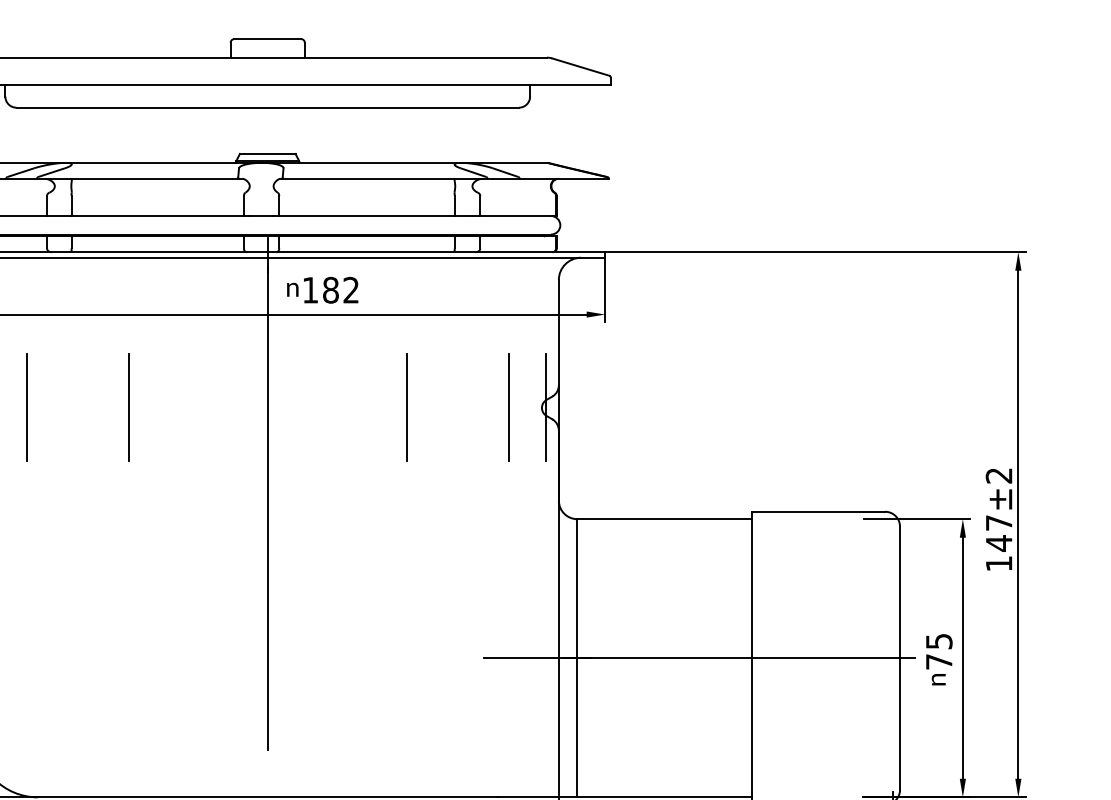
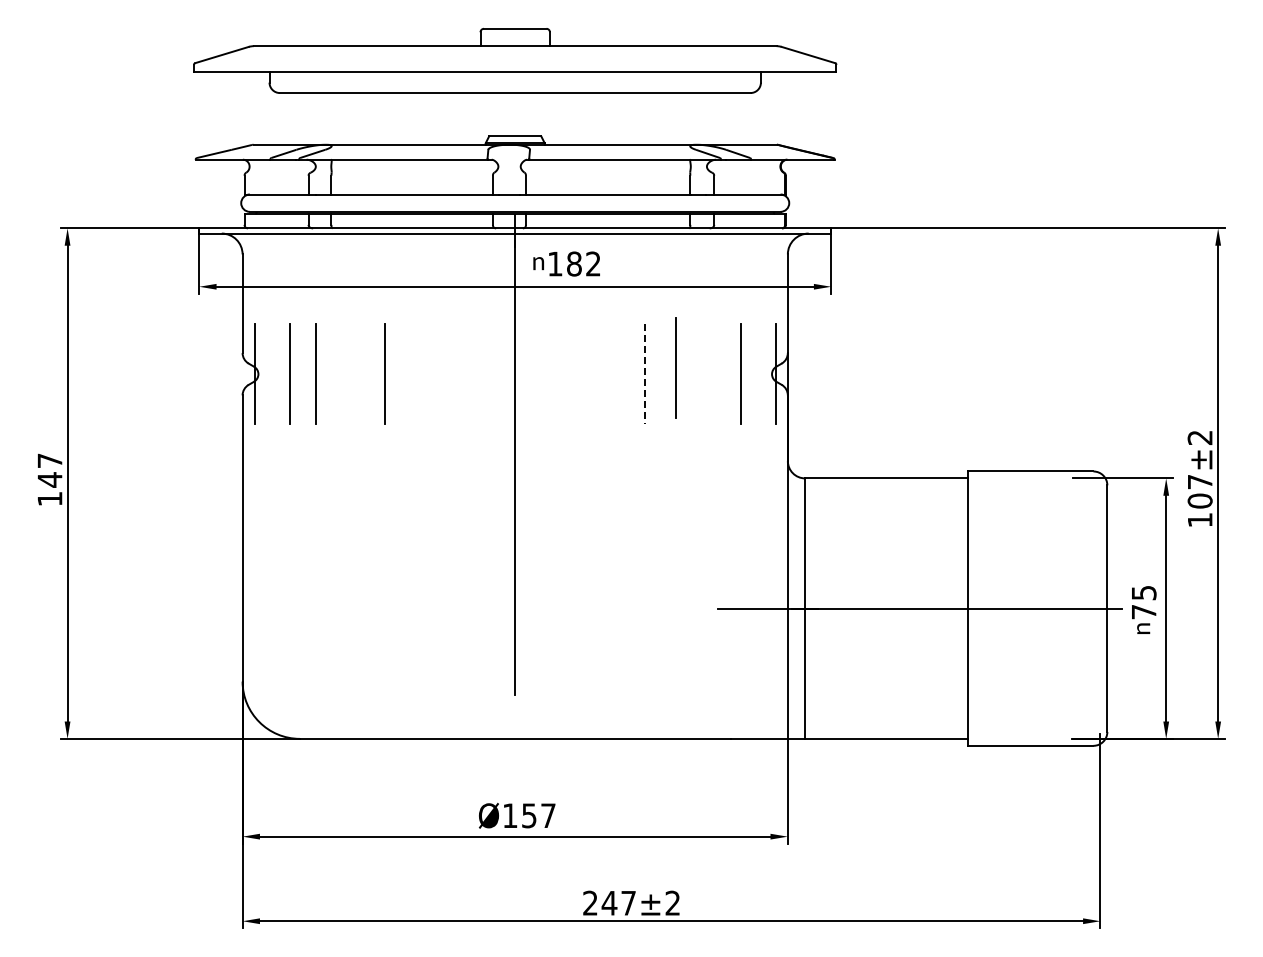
line: (438, 400) -> (675, 367), added
line: (54, 407) -> (315, 373), added
line: (406, 408) -> (645, 374), solid -> dashed
text: (998, 543) -> (1199, 501), 147 -> 107

